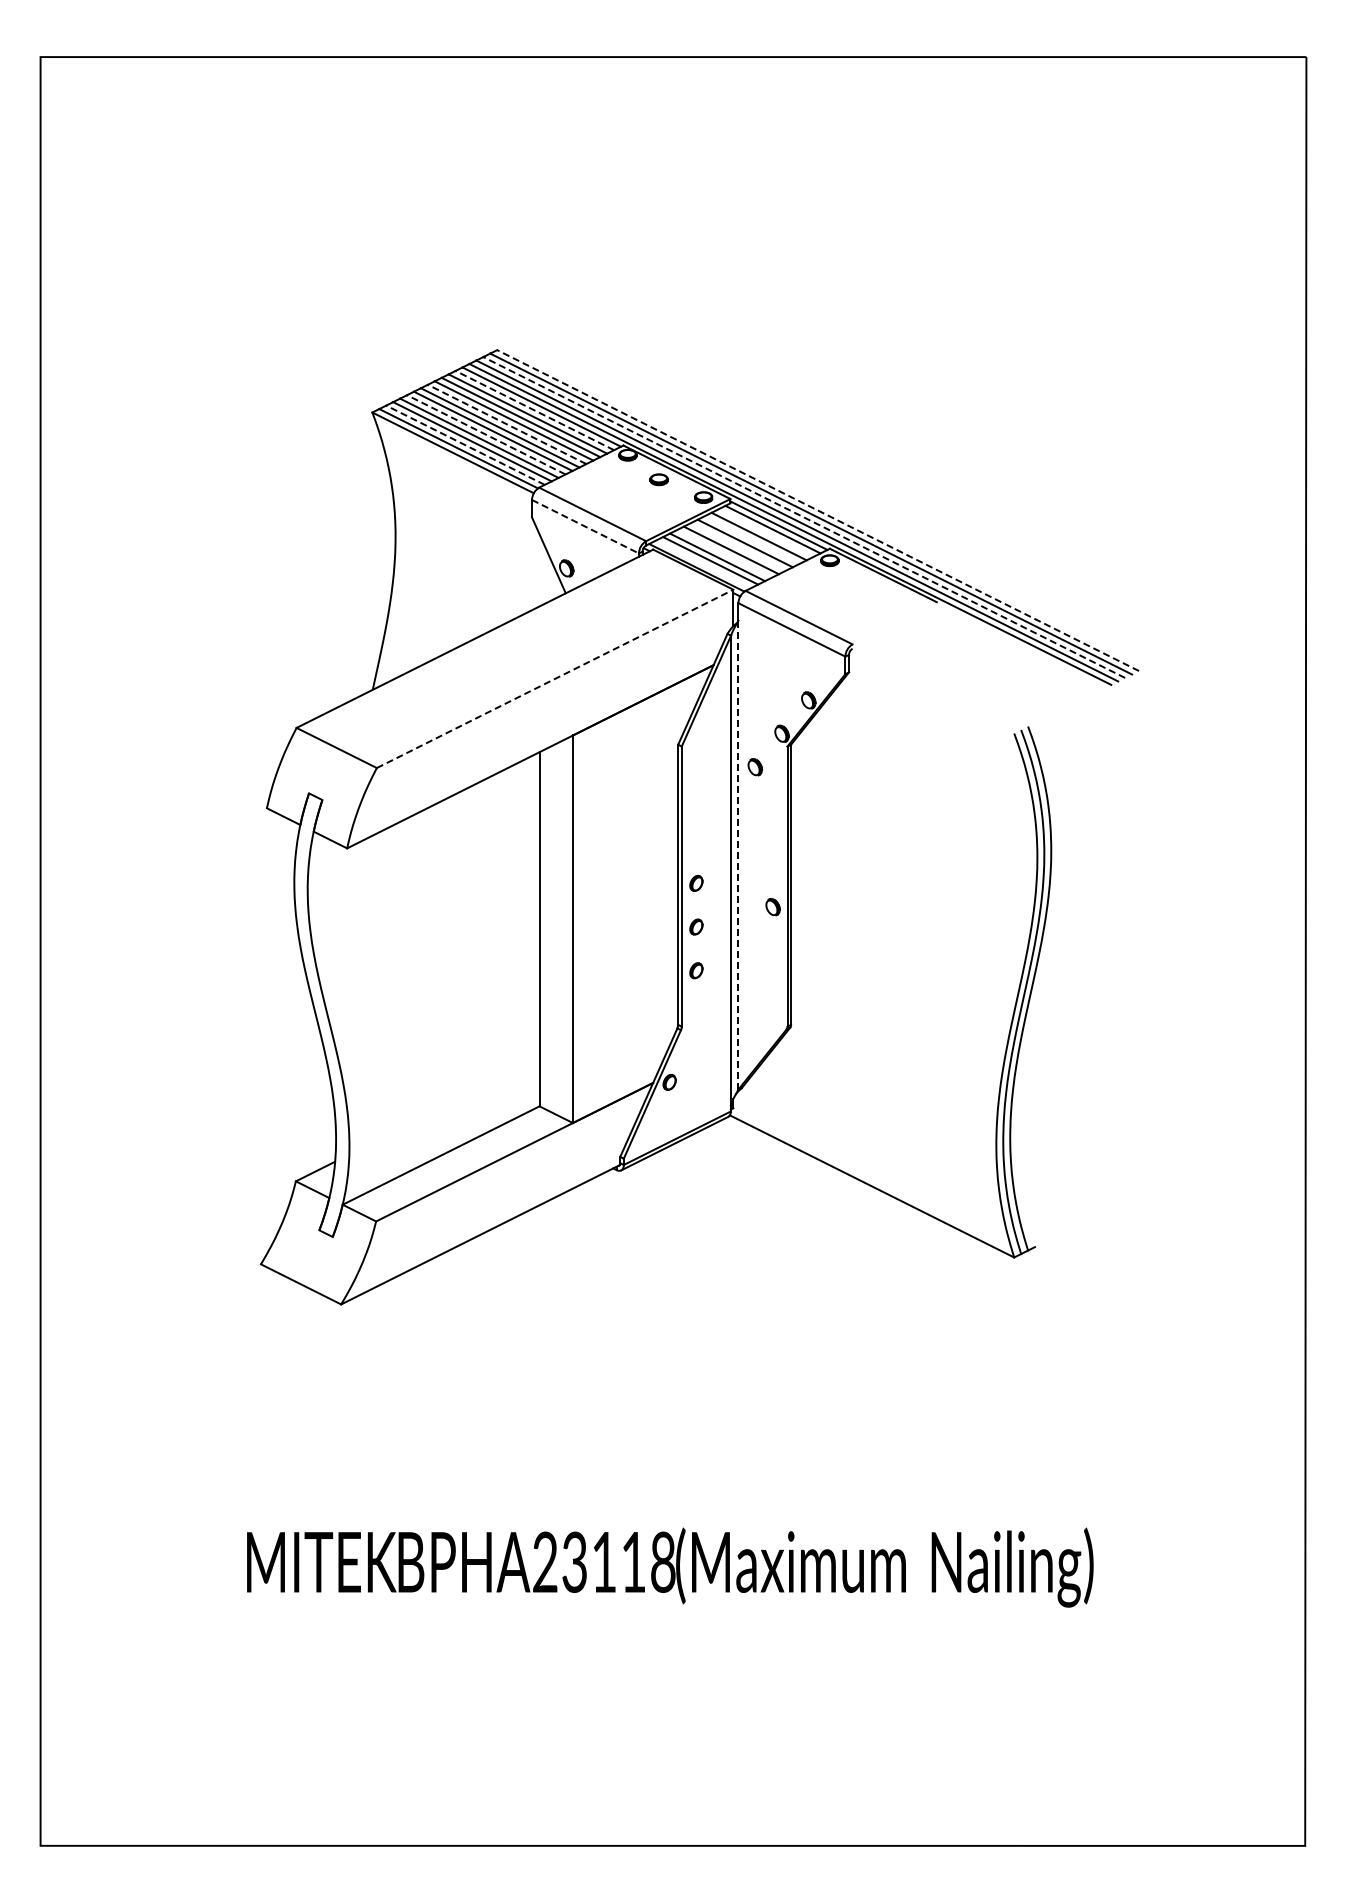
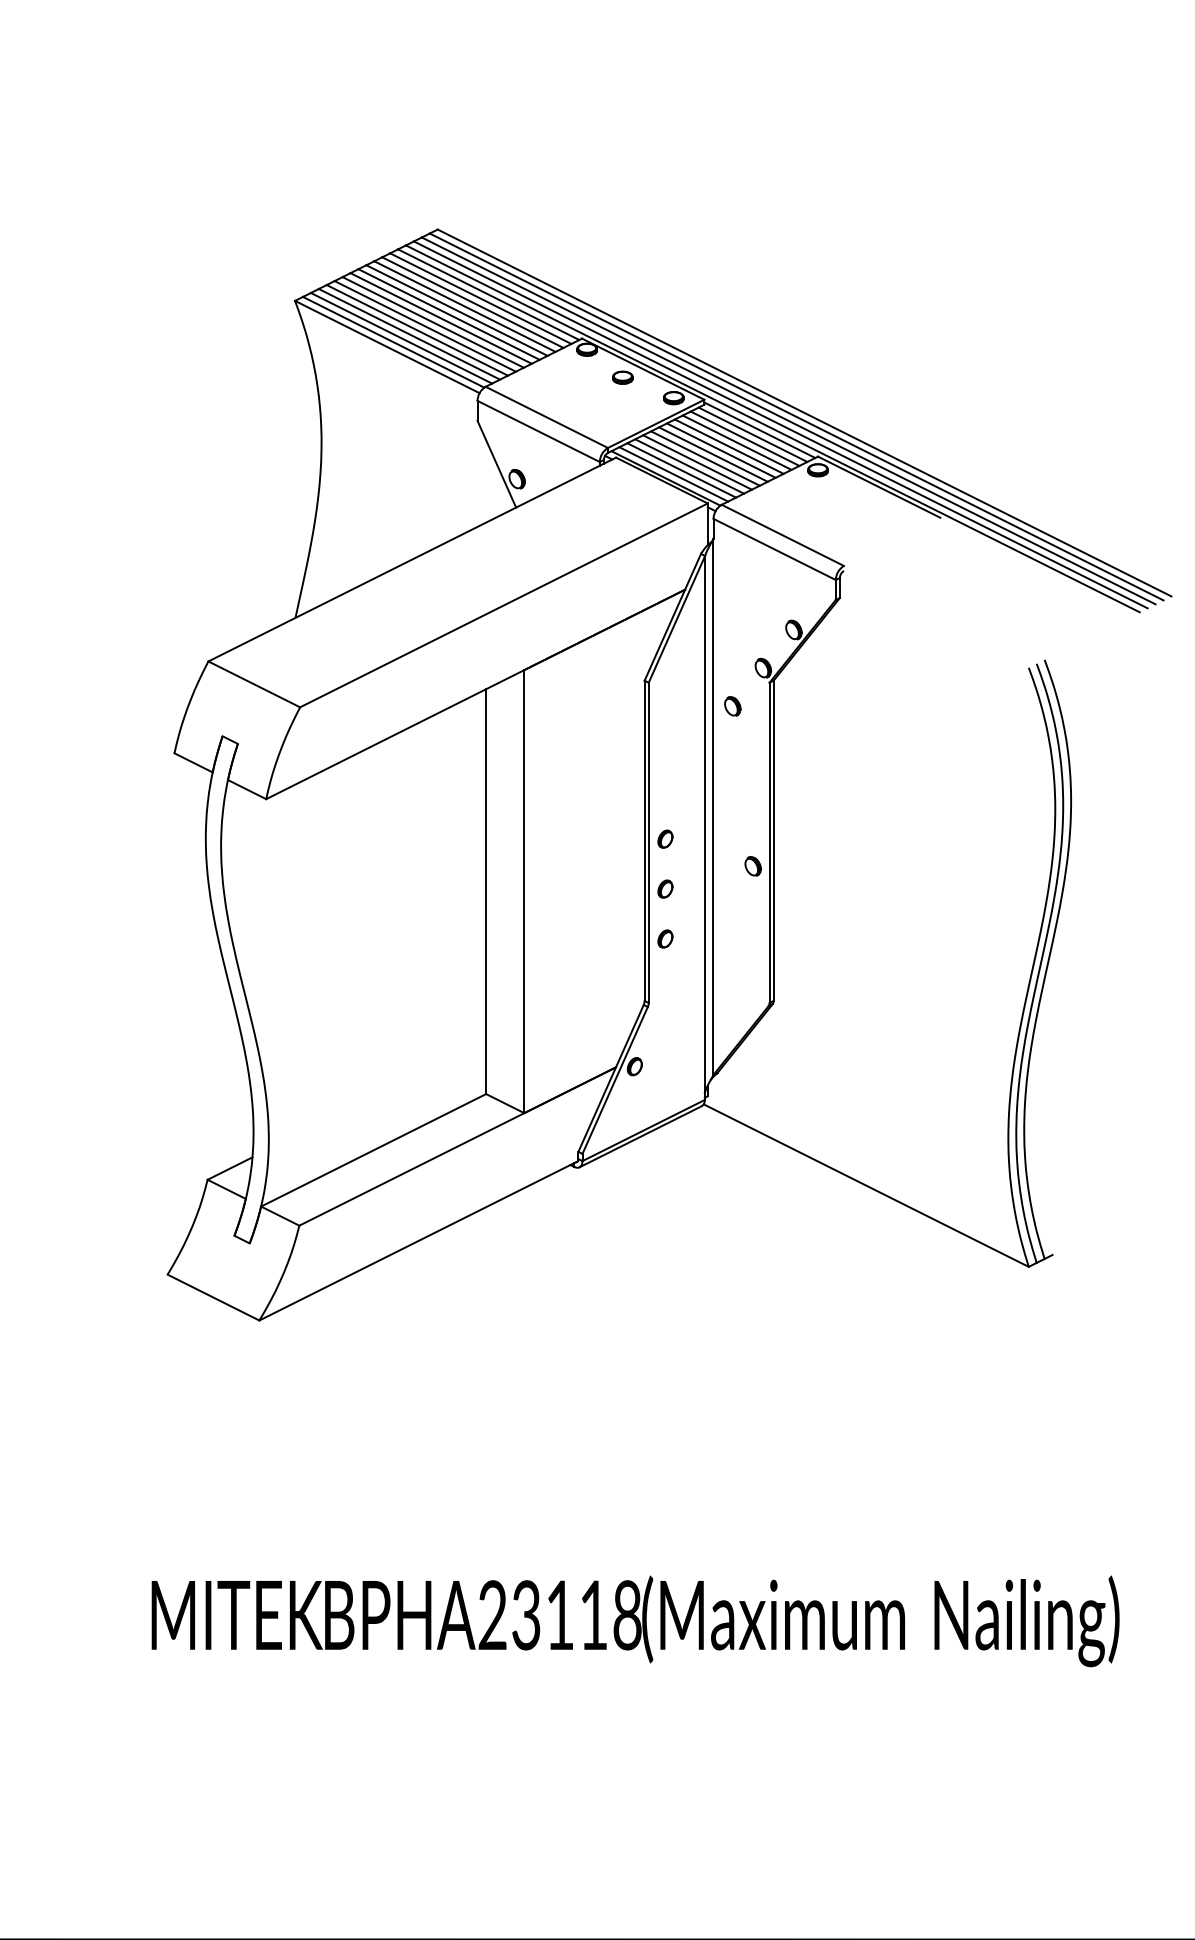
line: (534, 410) -> (480, 298), dashed -> solid
line: (507, 424) -> (449, 314), dashed -> solid
line: (486, 434) -> (425, 326), dashed -> solid
line: (465, 445) -> (401, 338), dashed -> solid
line: (818, 510) -> (805, 412), dashed -> solid
line: (804, 517) -> (789, 420), dashed -> solid
line: (585, 526) -> (538, 431), dashed -> solid
line: (765, 532) -> (744, 438), added
line: (751, 539) -> (728, 446), added
line: (737, 546) -> (712, 454), added
line: (724, 553) -> (697, 462), added
line: (703, 564) -> (673, 474), added
line: (555, 678) -> (504, 604), dashed -> solid
line: (738, 855) -> (713, 807), dashed -> solid

